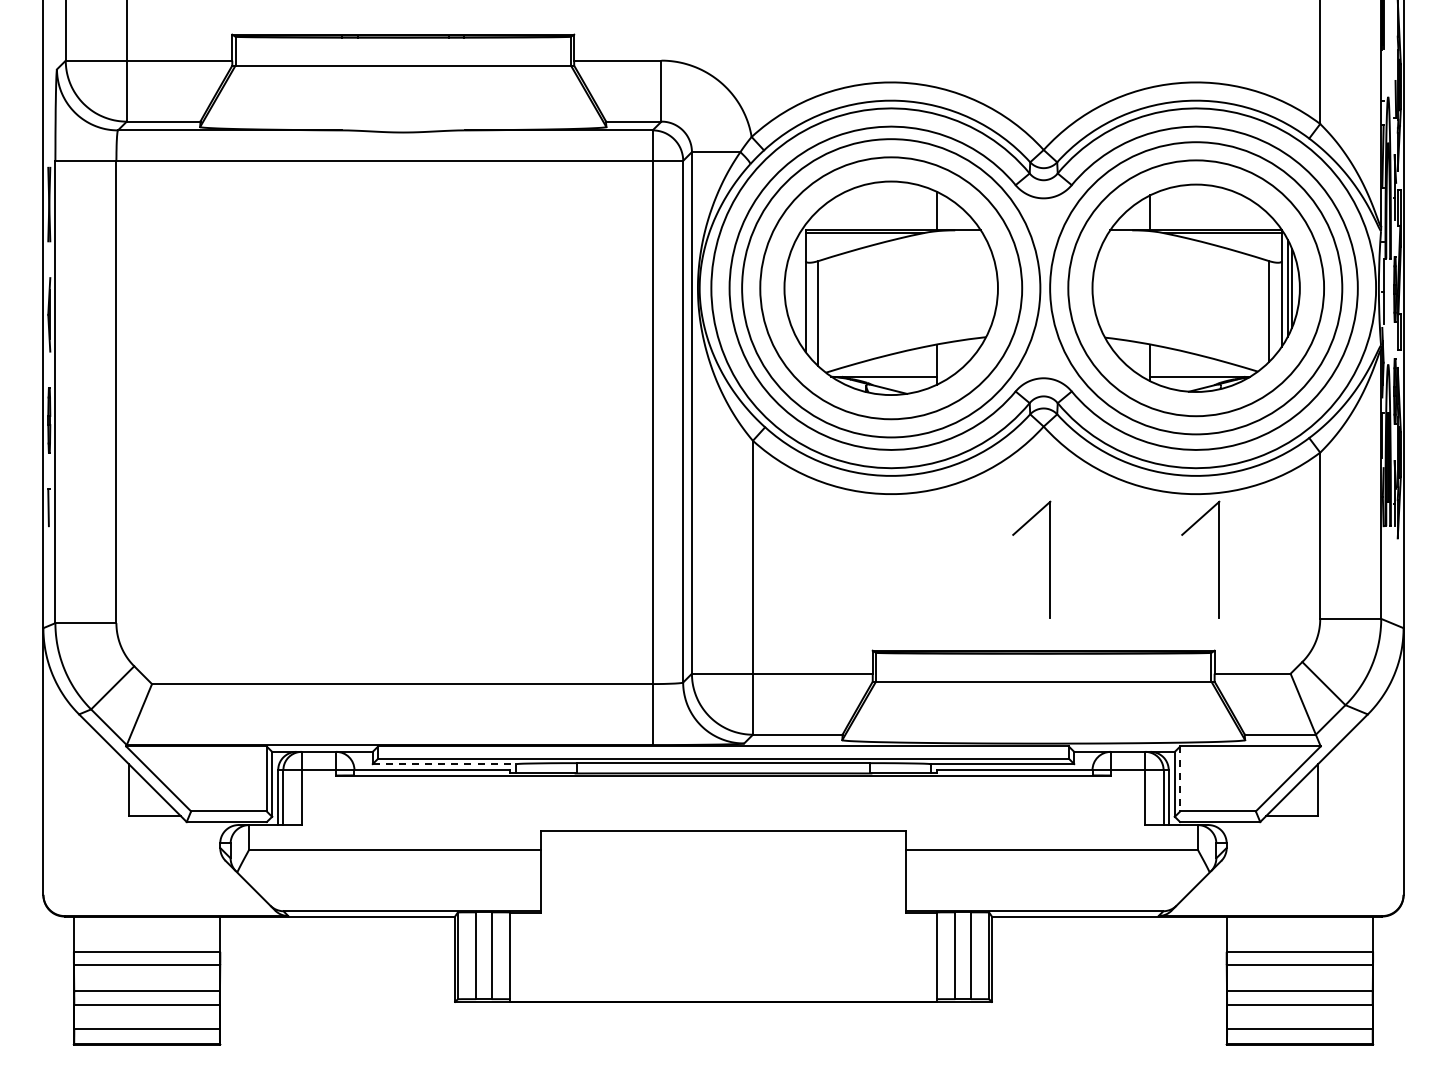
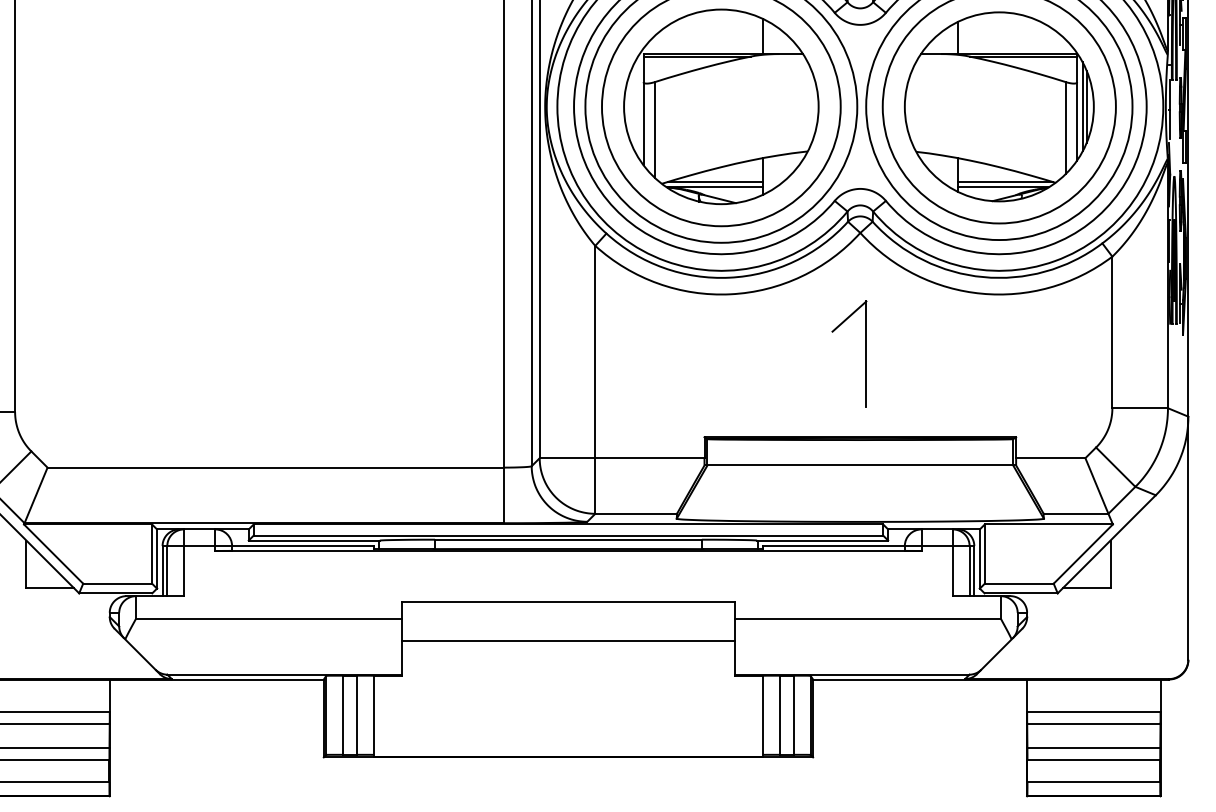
line: (884, 370) -> (715, 181), added
line: (1202, 370) -> (1005, 181), added
part: (1218, 559) -> (1019, 354), removed
line: (444, 764) -> (314, 540), dashed -> solid
line: (1180, 779) -> (985, 554), dashed -> solid
line: (723, 873) -> (568, 640), added

